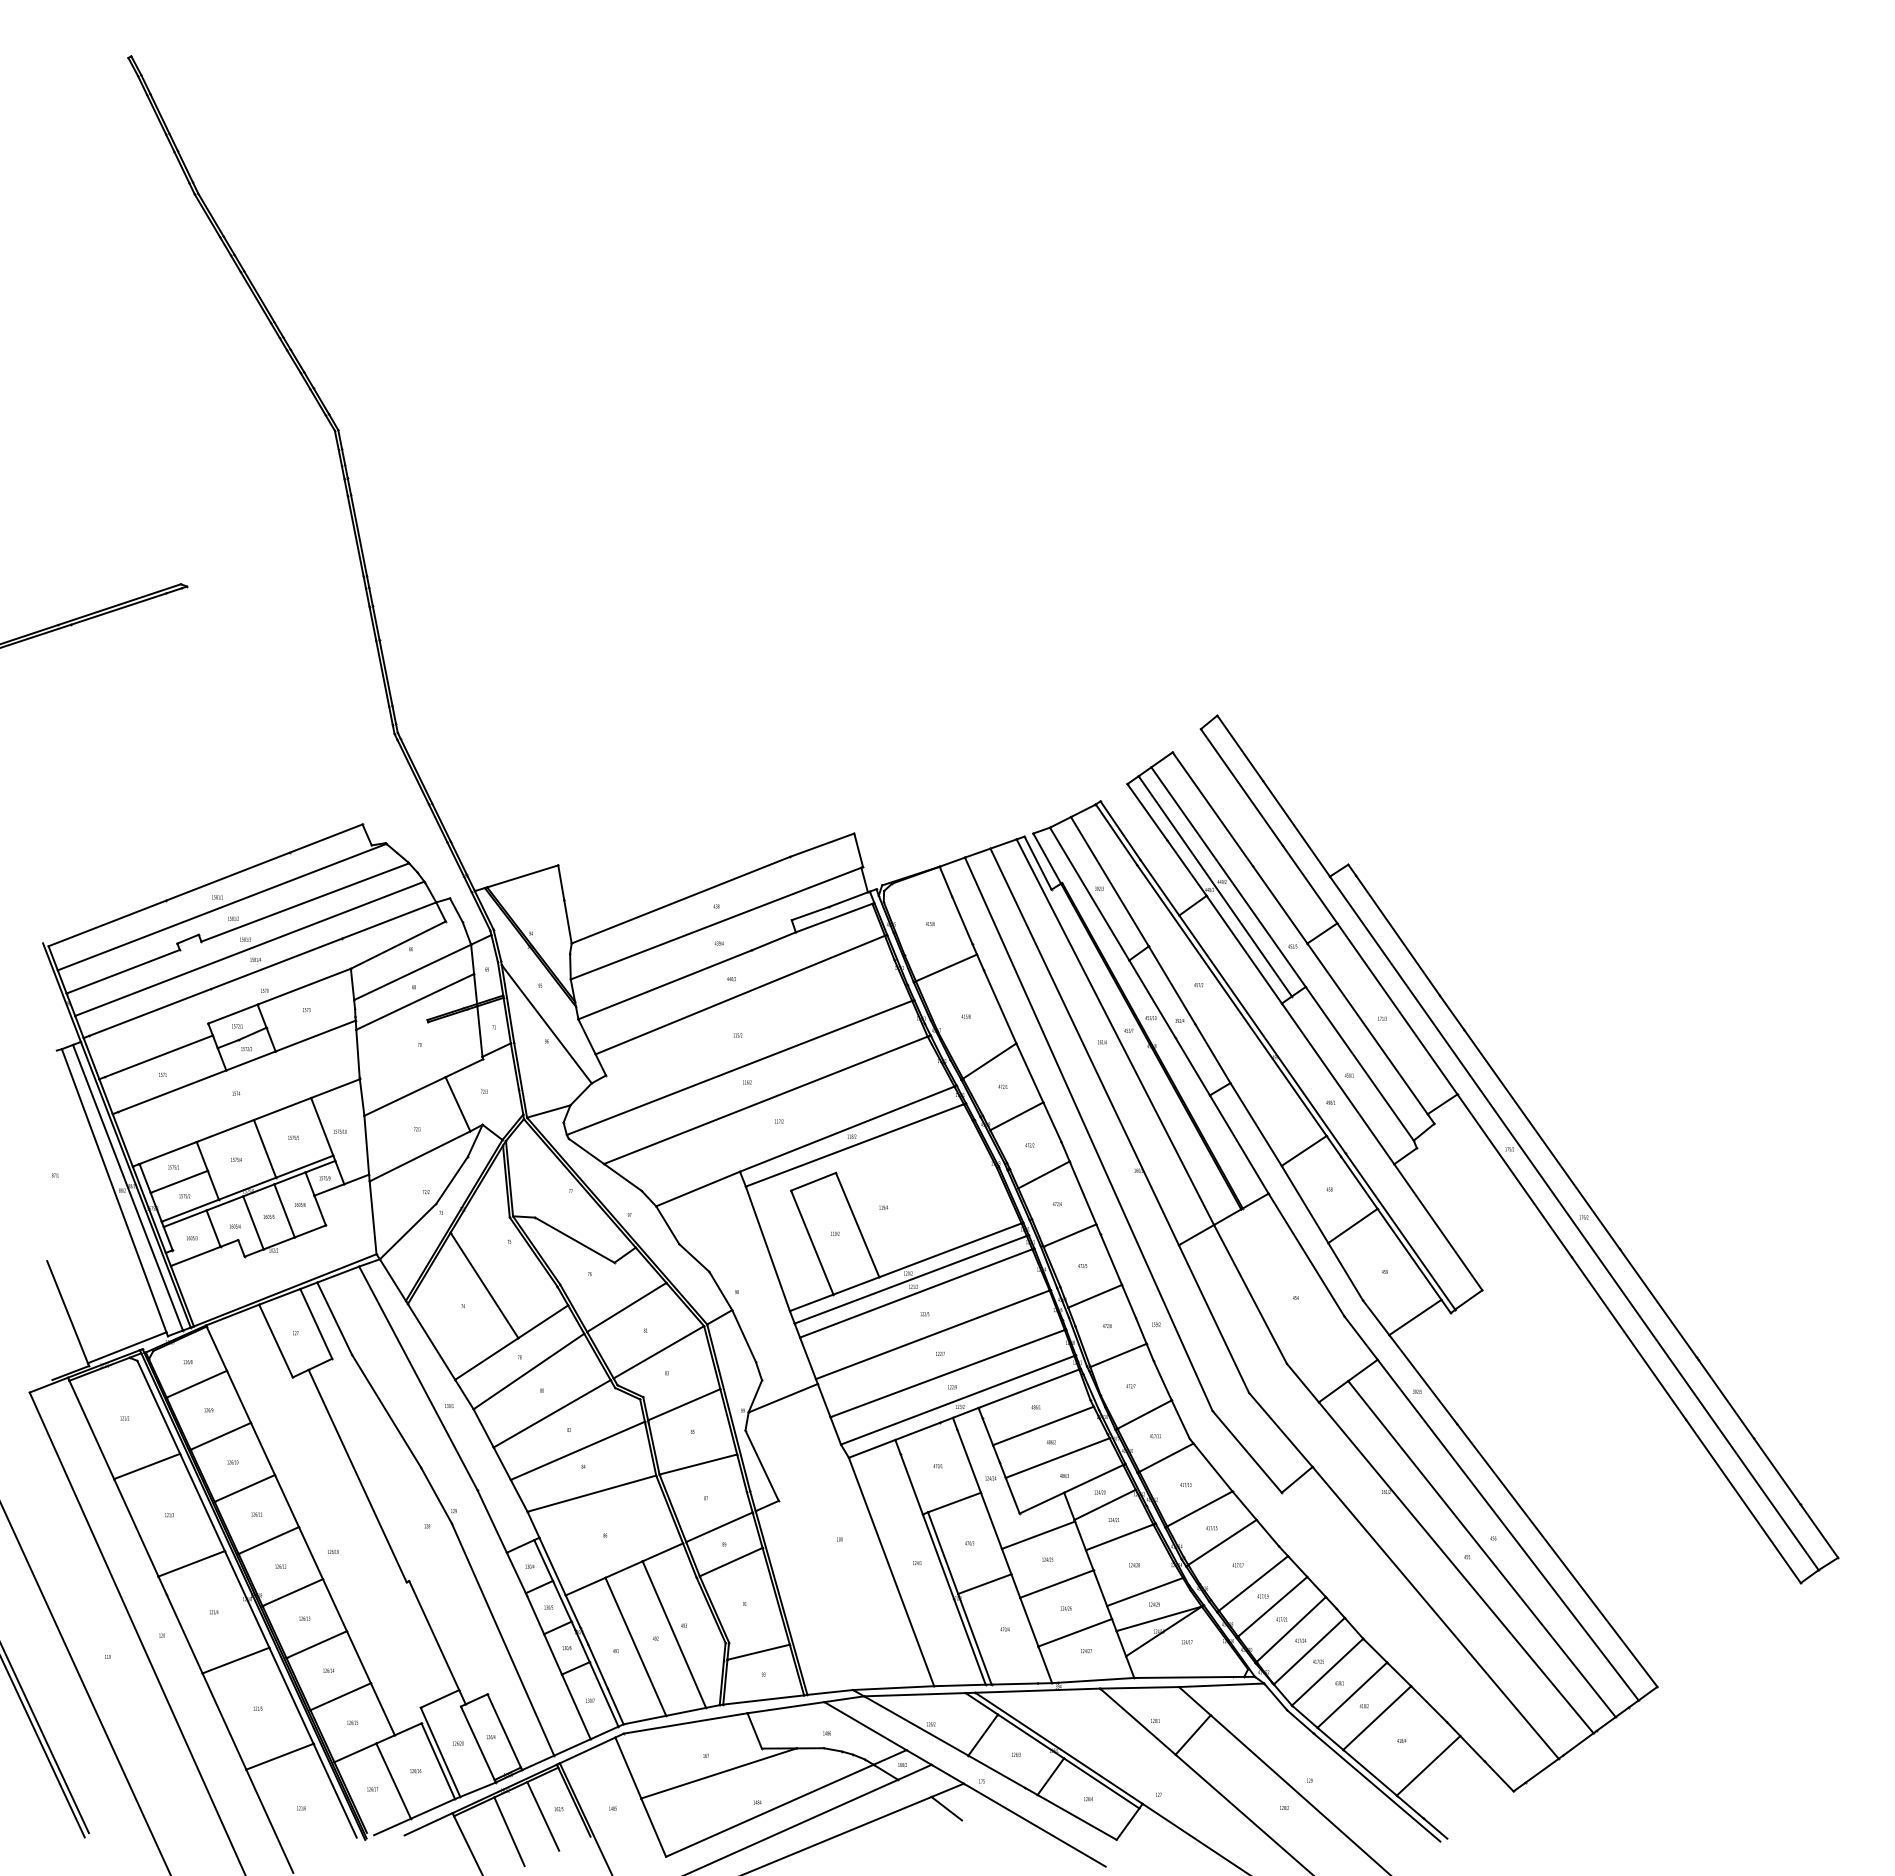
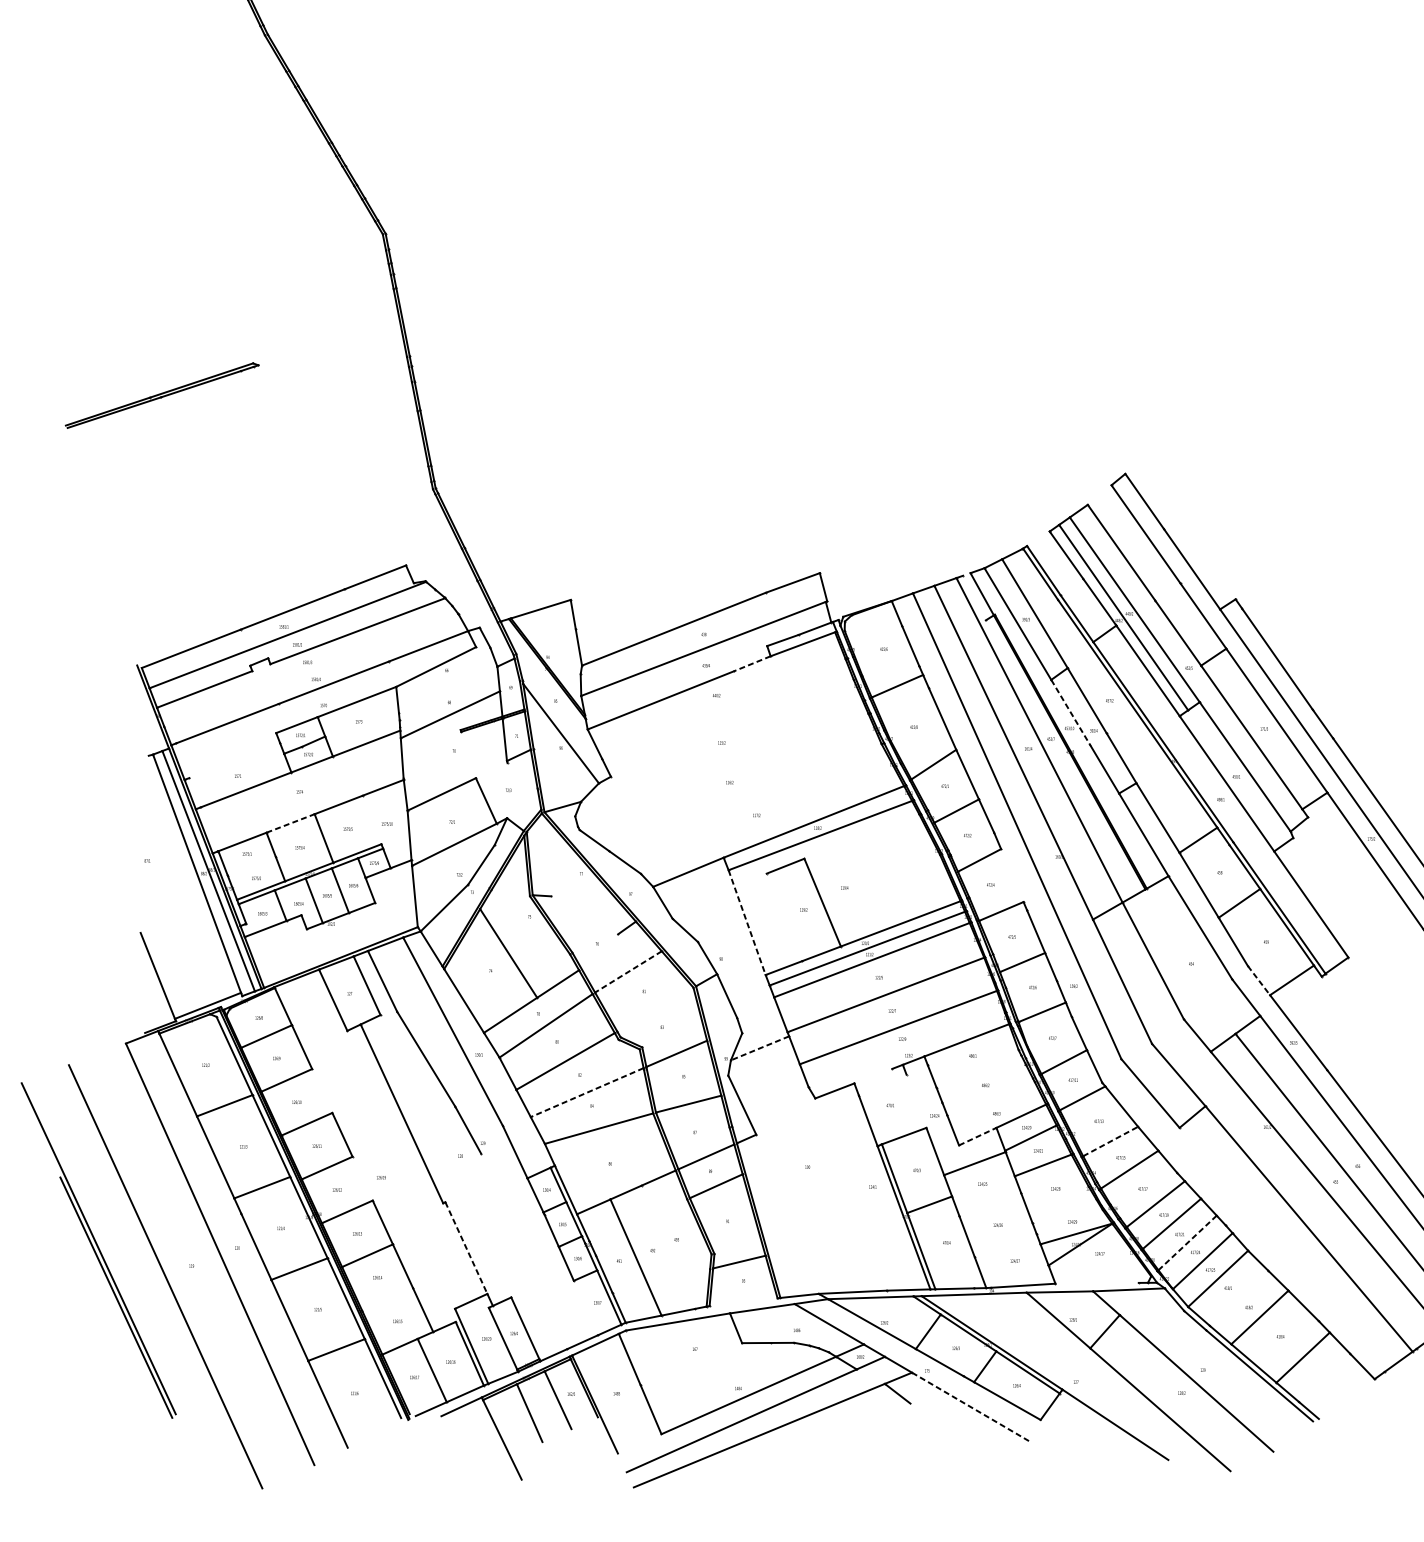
line: (1037, 862) -> (974, 597), removed
line: (773, 941) -> (751, 663), solid -> dashed
line: (249, 948) -> (310, 669), removed
line: (412, 972) -> (448, 690), removed
line: (739, 994) -> (723, 708), removed
line: (1152, 999) -> (1070, 712), solid -> dashed
line: (158, 1056) -> (234, 760), removed
line: (739, 1067) -> (723, 770), removed
line: (464, 1068) -> (491, 770), removed
line: (765, 1099) -> (745, 796), removed
line: (322, 1126) -> (372, 819), removed
line: (225, 1131) -> (290, 823), solid -> dashed
line: (178, 1181) -> (251, 865), removed
line: (1082, 1192) -> (1011, 875), removed
line: (574, 1239) -> (584, 914), removed
line: (812, 1242) -> (784, 917), removed
line: (768, 1249) -> (747, 923), solid -> dashed
line: (626, 1307) -> (628, 971), solid -> dashed
line: (1376, 1317) -> (1259, 980), solid -> dashed
line: (658, 1352) -> (655, 1009), removed
line: (782, 1398) -> (759, 1048), solid -> dashed
line: (957, 1400) -> (906, 1050), removed
line: (1043, 1425) -> (979, 1071), removed
line: (917, 1430) -> (873, 1075), removed
line: (262, 1448) -> (321, 1090), removed
line: (577, 1451) -> (586, 1093), solid -> dashed
line: (1057, 1457) -> (990, 1098), removed
line: (968, 1460) -> (915, 1100), removed
line: (1041, 1503) -> (977, 1136), solid -> dashed
line: (1200, 1508) -> (1111, 1141), solid -> dashed
line: (310, 1553) -> (362, 1178), removed
line: (891, 1571) -> (851, 1194), removed
line: (1056, 1583) -> (990, 1204), removed
line: (1145, 1591) -> (1064, 1210), removed
line: (1290, 1629) -> (1186, 1242), solid -> dashed
line: (1074, 1632) -> (1005, 1245), removed
line: (674, 1634) -> (668, 1247), removed
line: (434, 1635) -> (466, 1247), solid -> dashed
line: (502, 1639) -> (523, 1251), removed
line: (1183, 1677) -> (1096, 1283), removed
line: (1352, 1694) -> (1239, 1297), removed
line: (340, 1696) -> (387, 1299), removed
line: (763, 1699) -> (743, 1301), removed
line: (575, 1706) -> (585, 1307), removed
line: (718, 1773) -> (705, 1364), removed
line: (1035, 1825) -> (972, 1407), solid -> dashed

